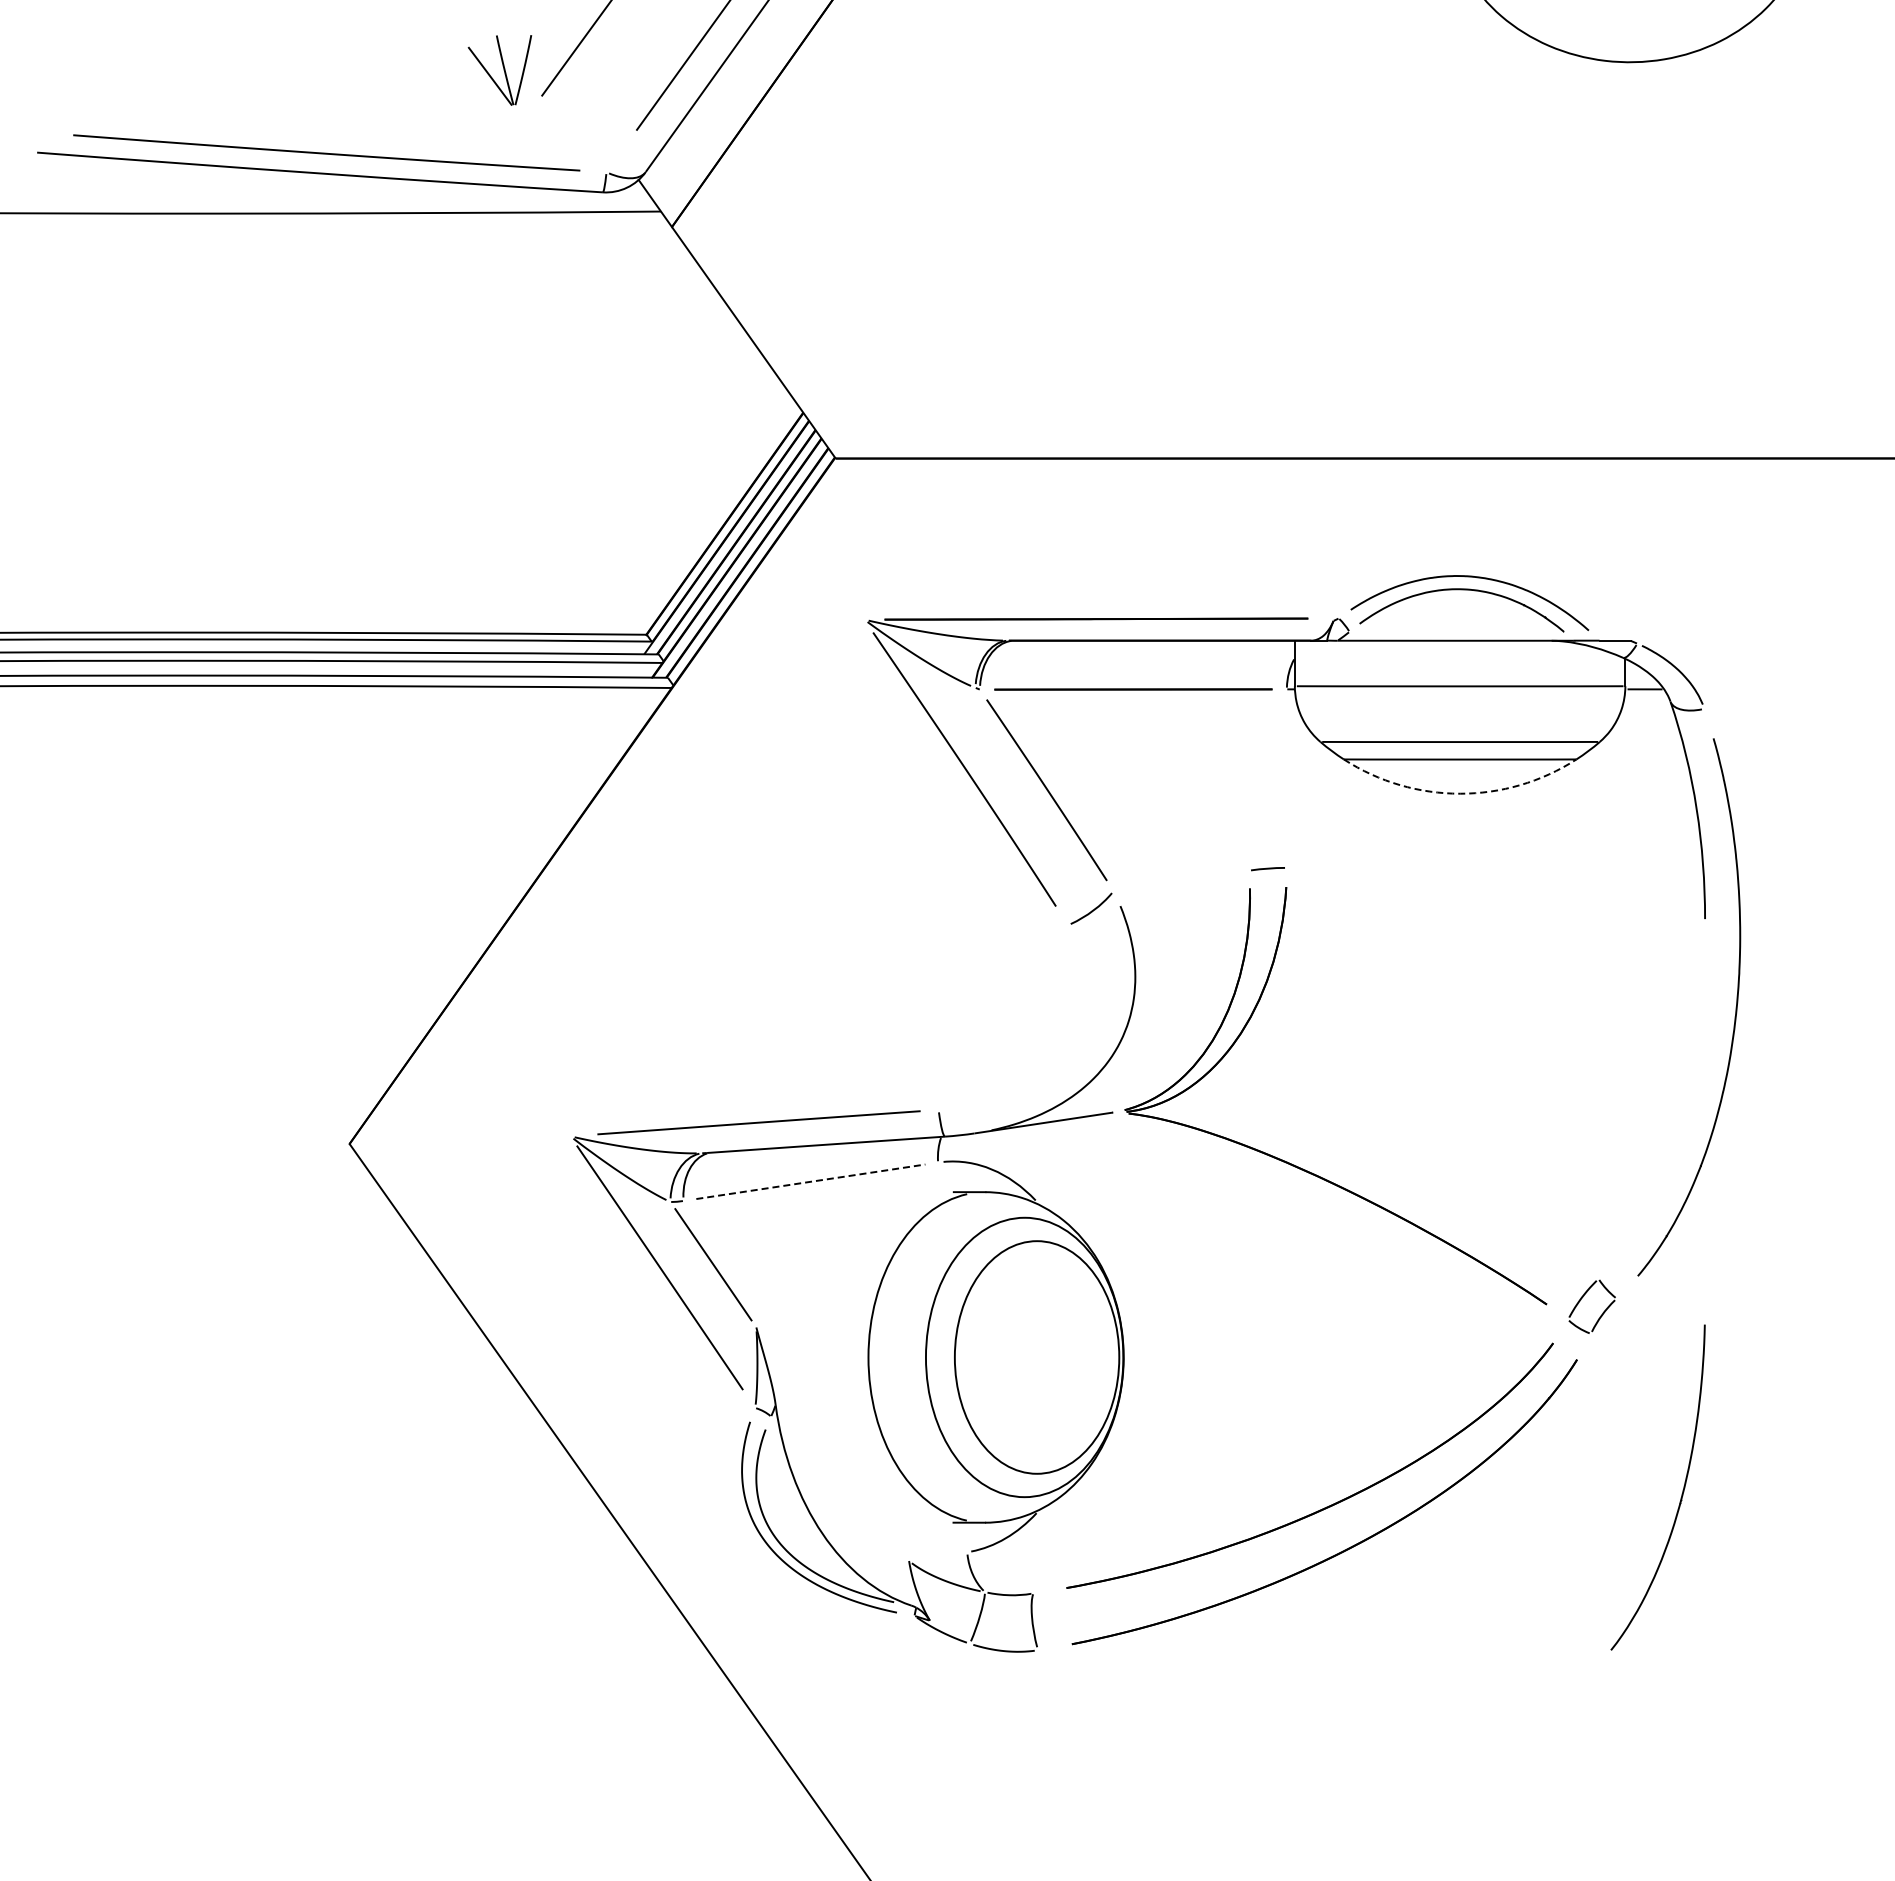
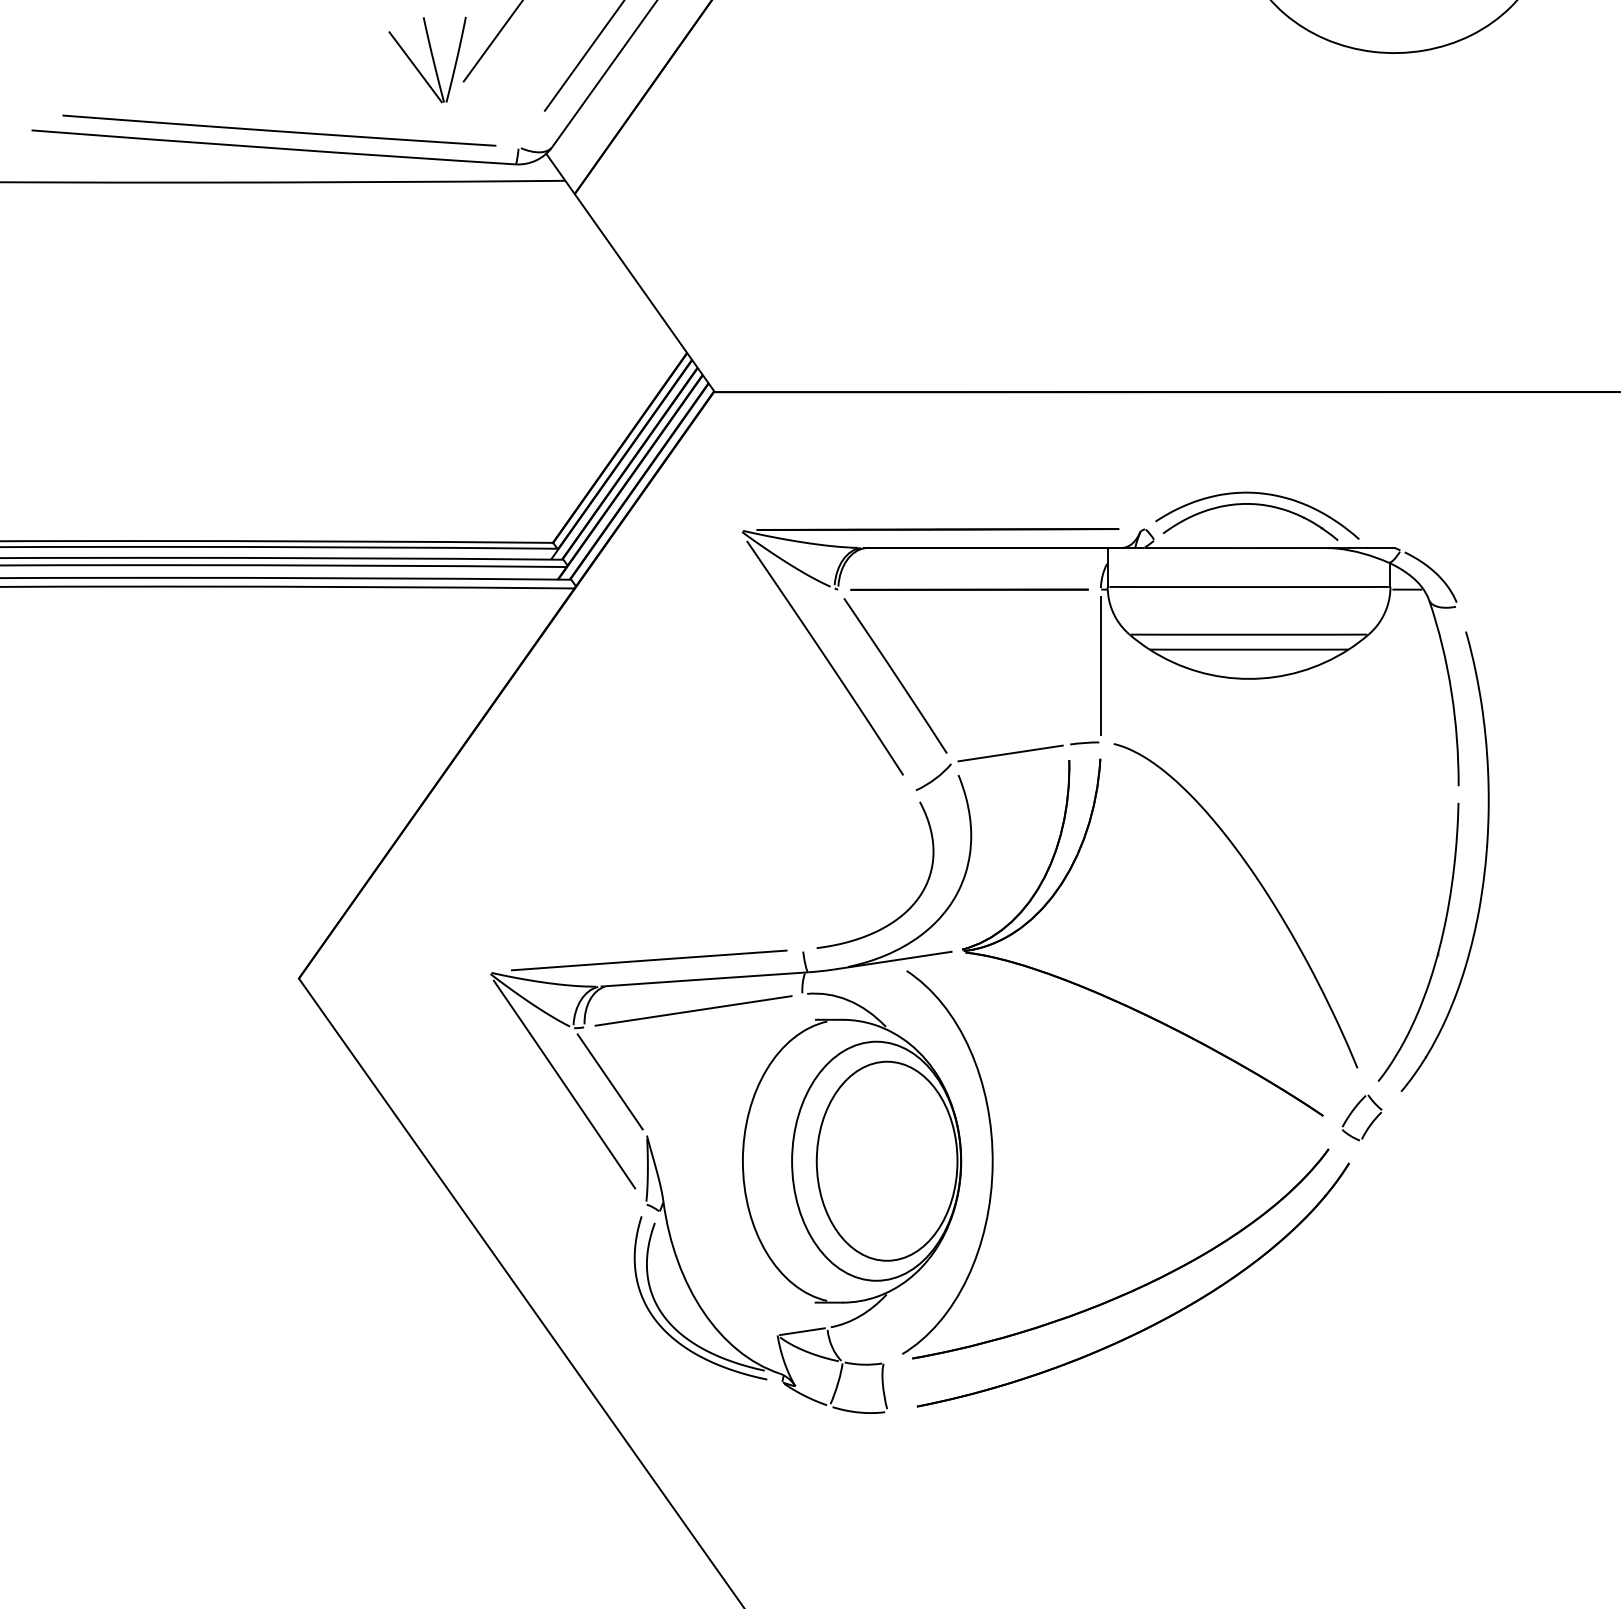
part: (499, 70) -> (427, 60), size x1.43
line: (1286, 778) -> (1100, 665), added
arc: (1460, 793) -> (1249, 678), dashed -> solid
line: (1181, 880) -> (1010, 753), added
curve: (1474, 1036) -> (1261, 886), added
curve: (1062, 1061) -> (908, 908), added
line: (810, 1181) -> (693, 1010), dashed -> solid
curve: (1159, 1358) -> (991, 1162), added
part: (1681, 1494) -> (1438, 948), moved
line: (937, 1556) -> (801, 1331), added

